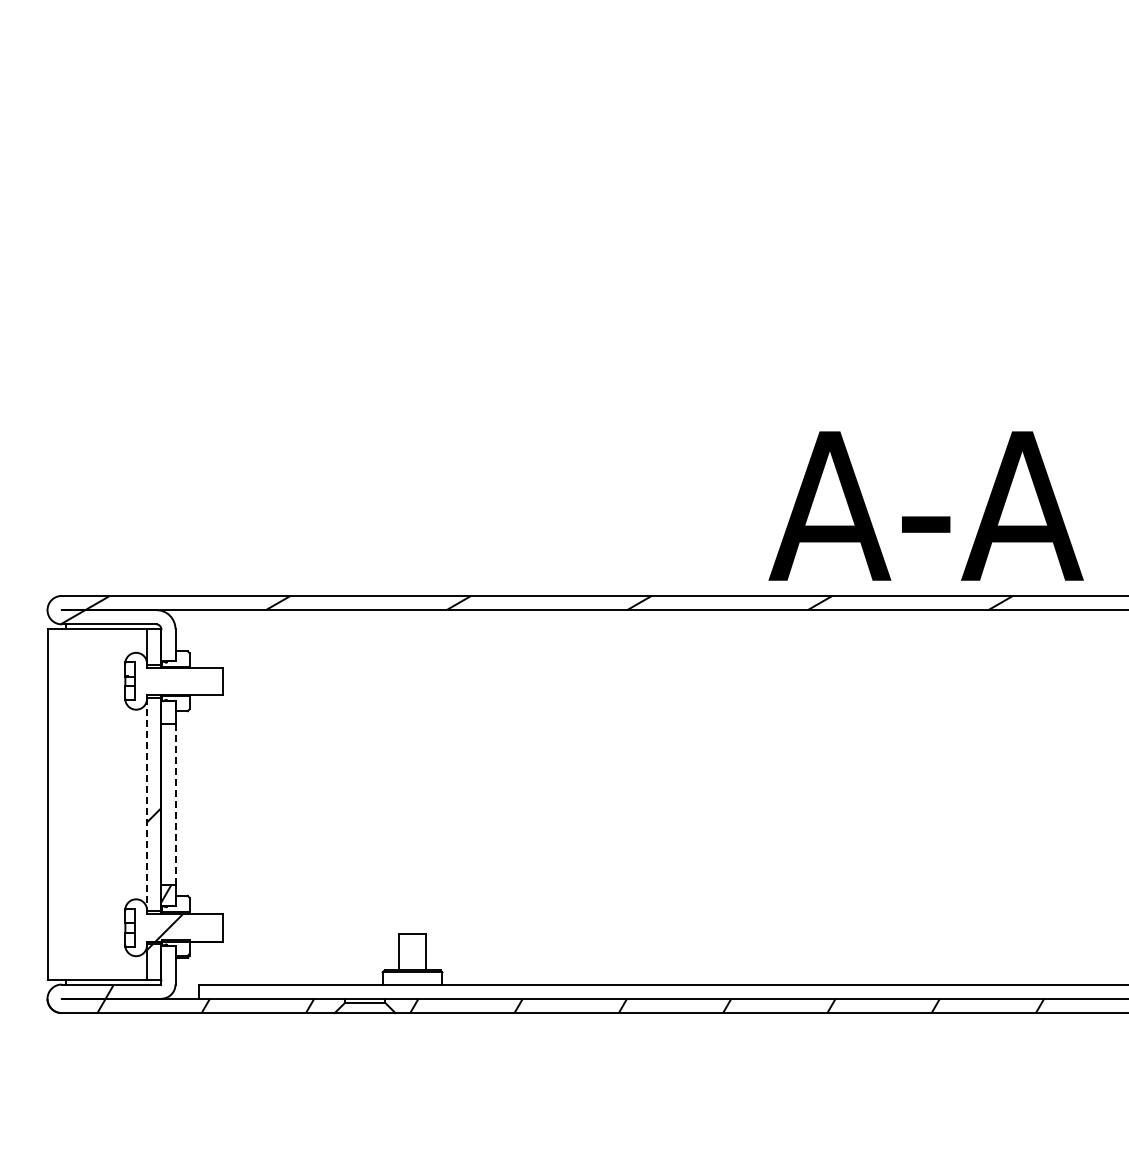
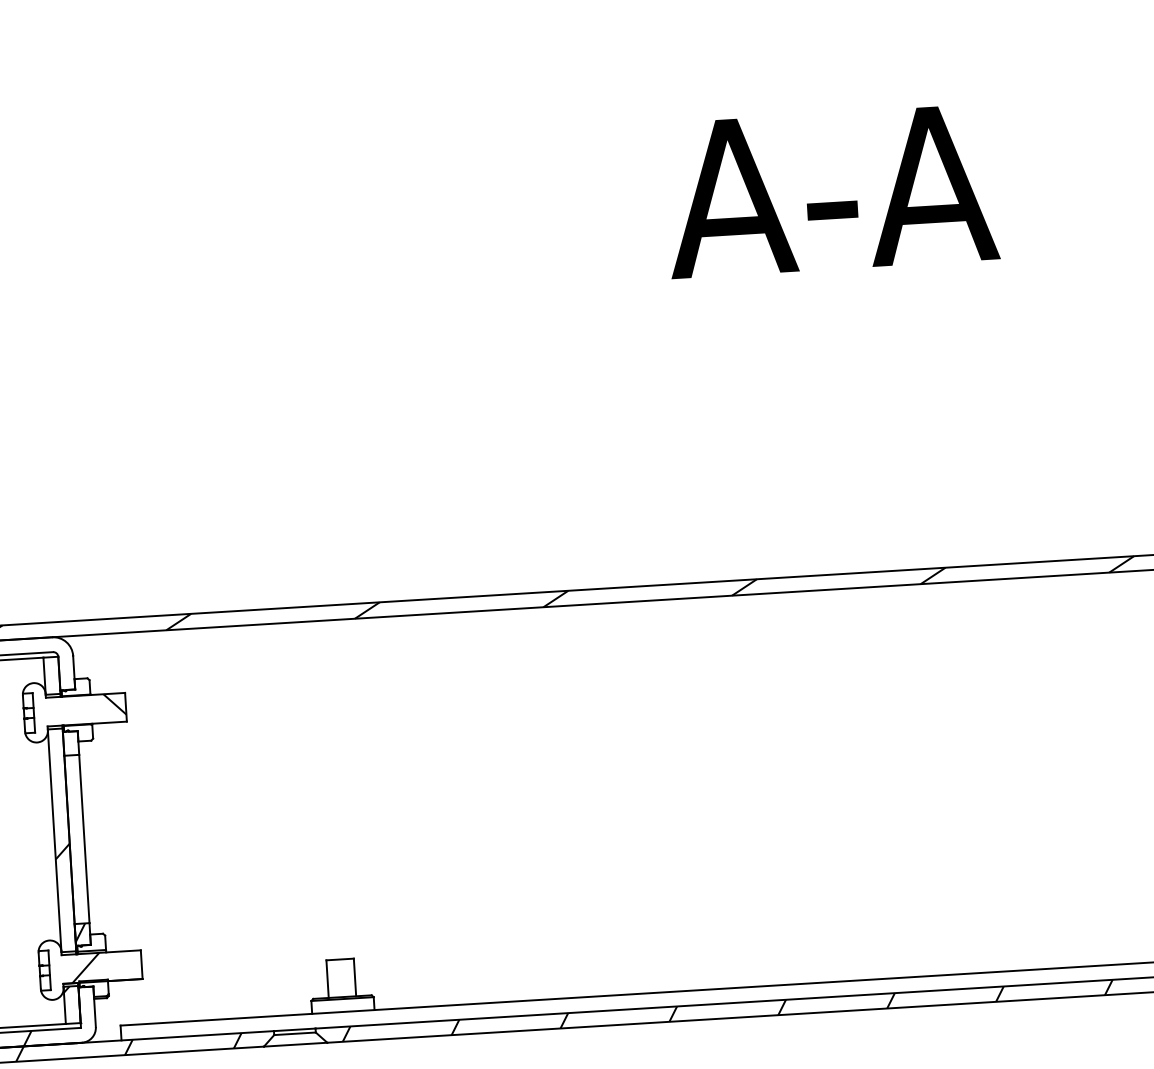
text: (925, 505) -> (830, 190), moved
hatch: (212, 677) -> (114, 704), added
line: (147, 804) -> (55, 840), dashed -> solid
line: (175, 804) -> (84, 838), dashed -> solid

